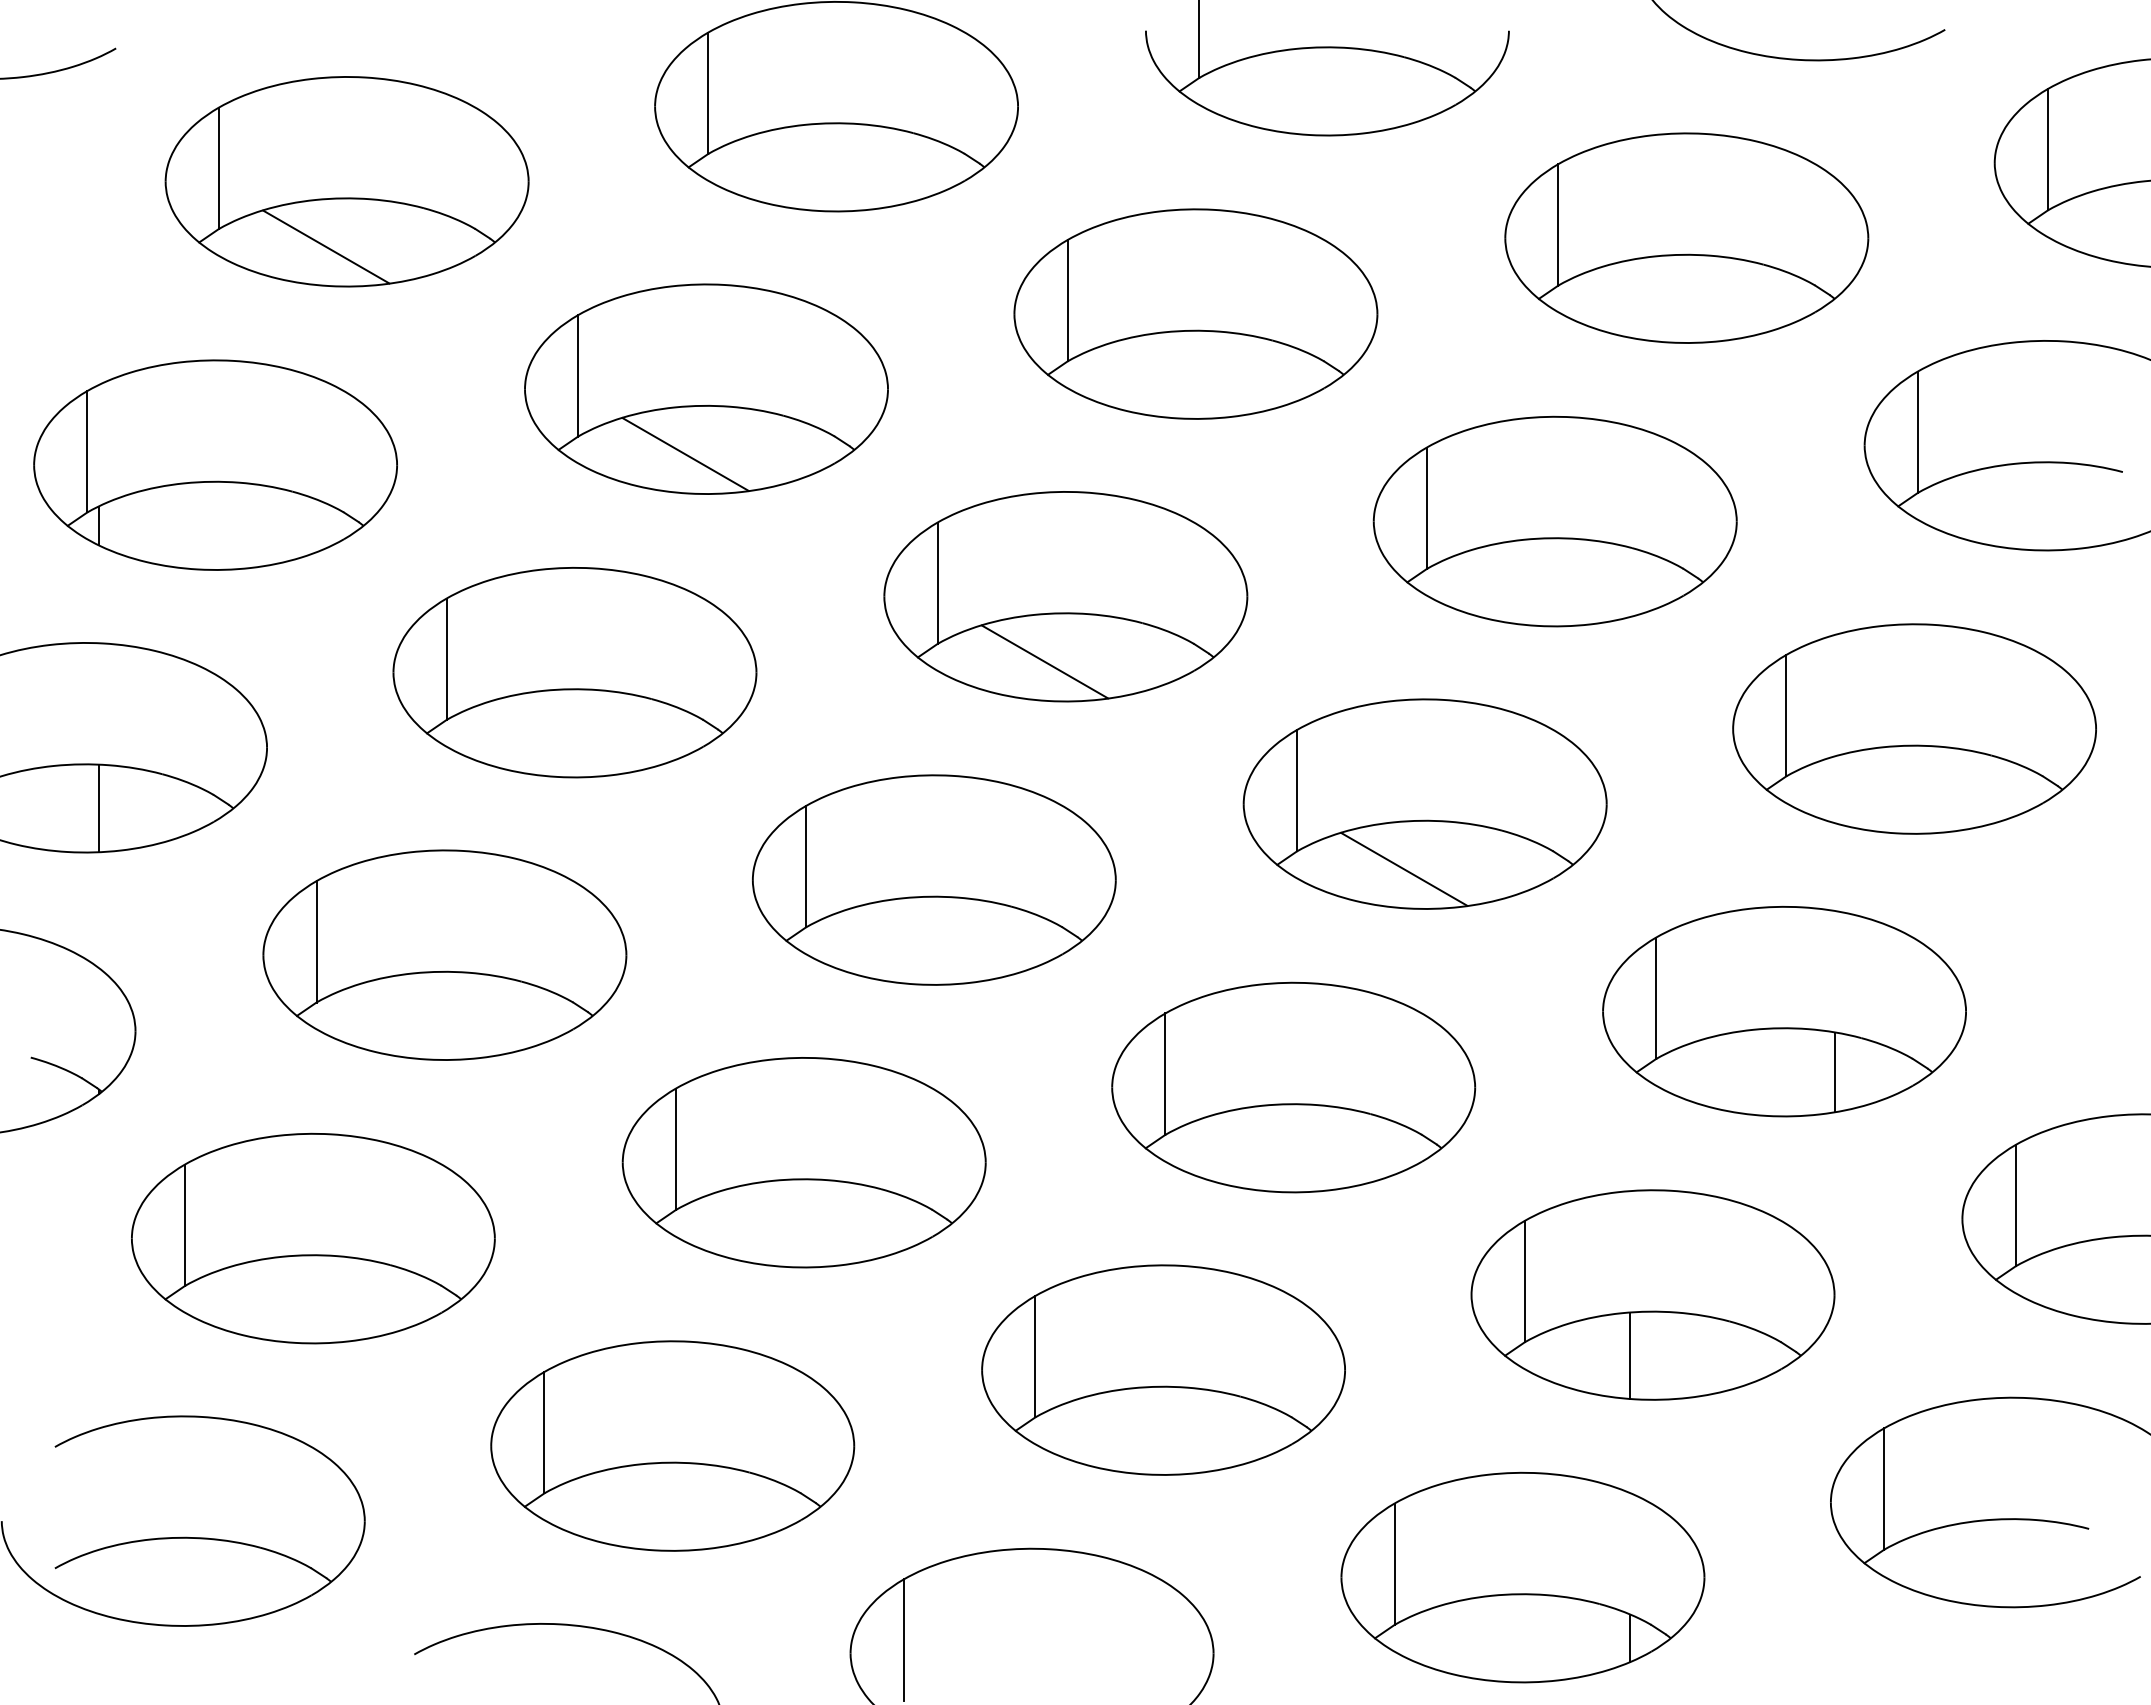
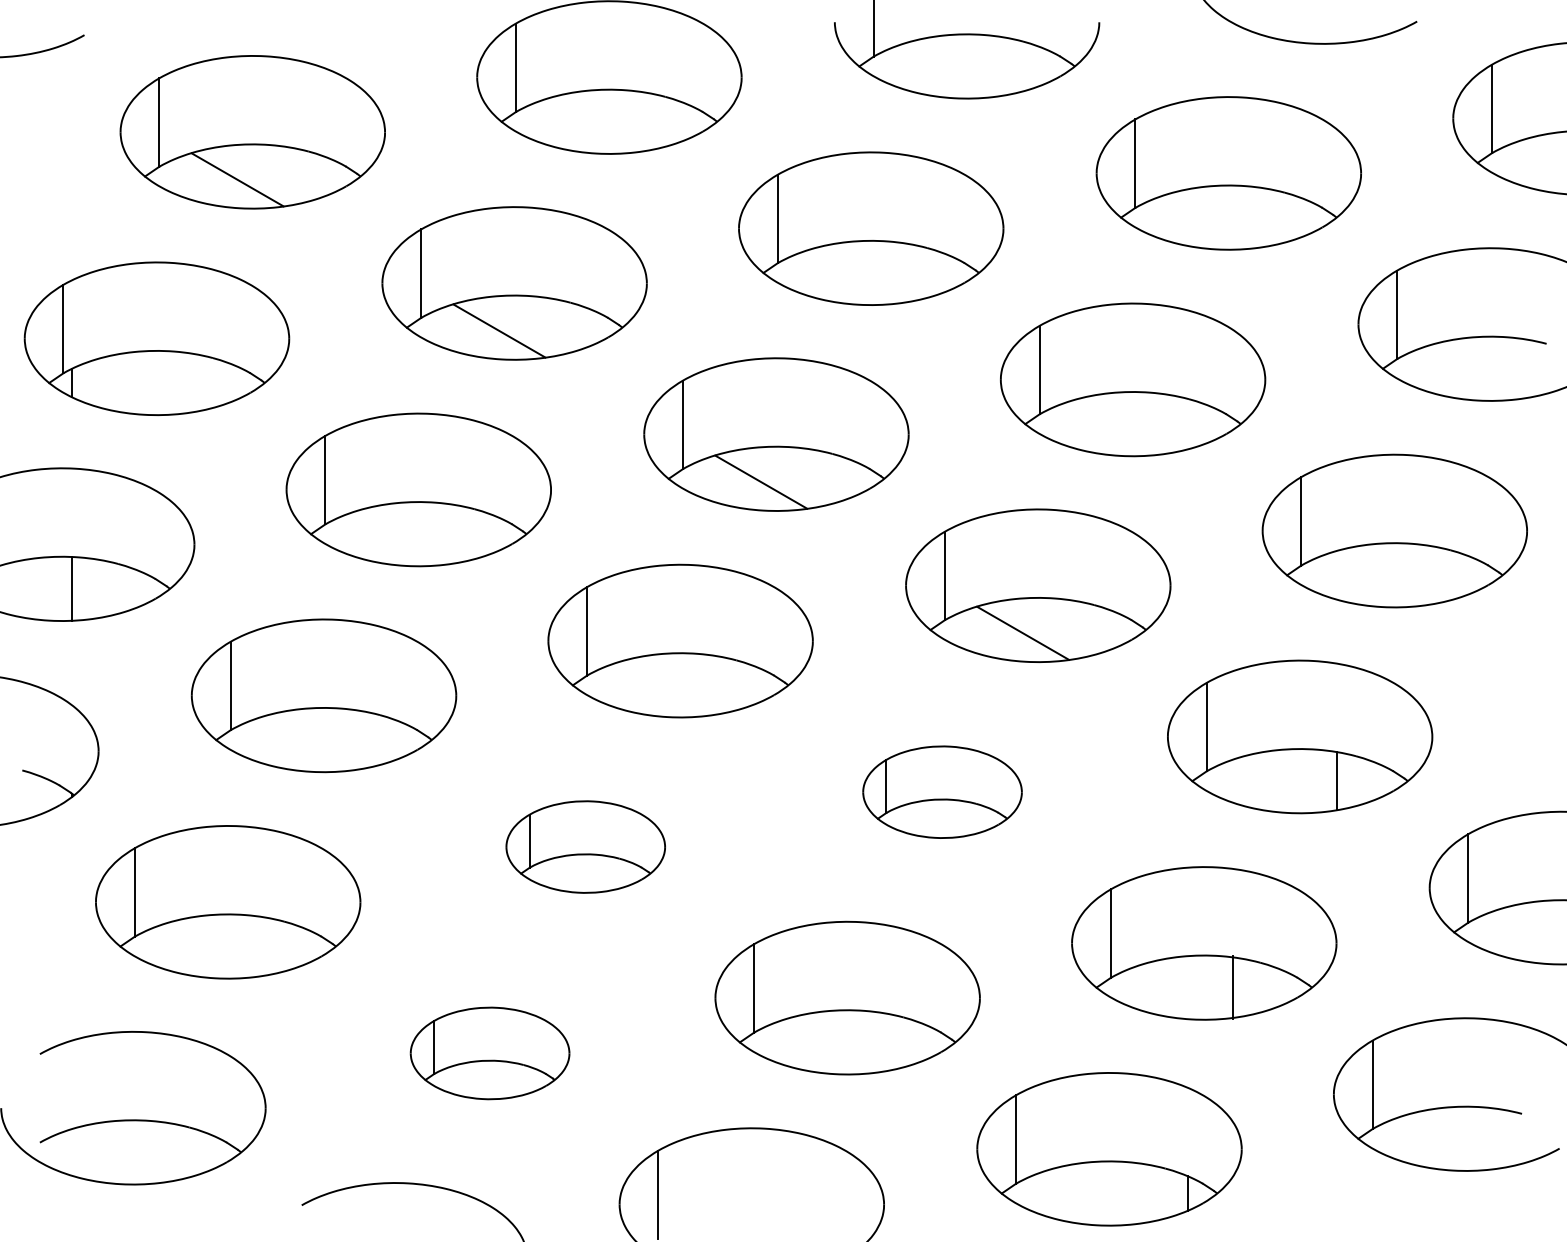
part: (1293, 1087) -> (942, 792), size x0.6
part: (803, 1162) -> (585, 846), size x0.6
line: (1630, 1355) -> (1233, 987), moved
part: (672, 1445) -> (489, 1053), size x0.6

